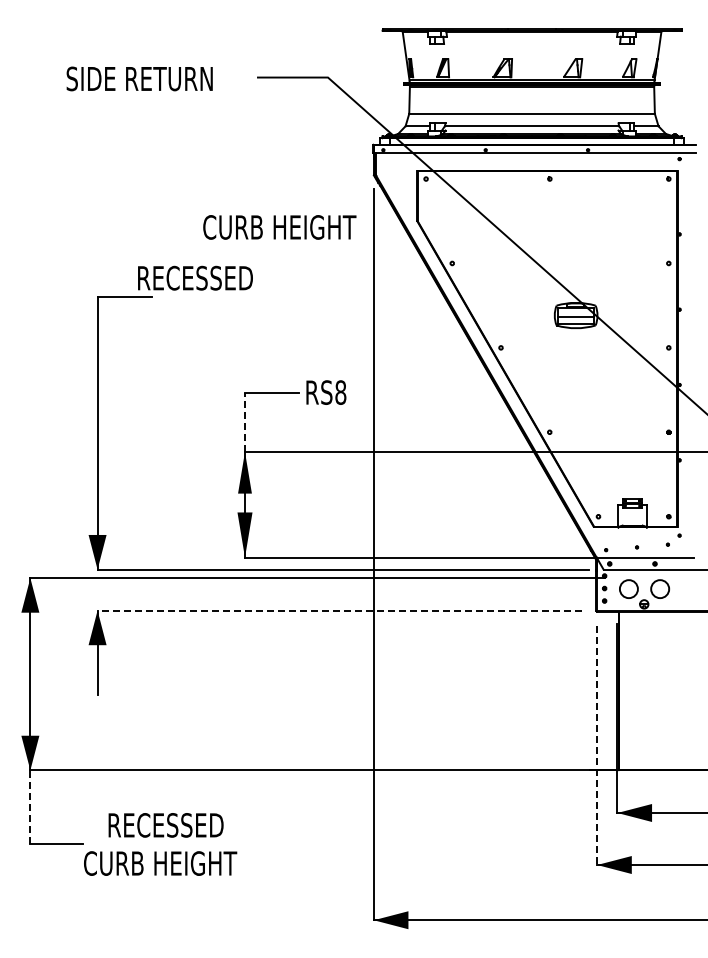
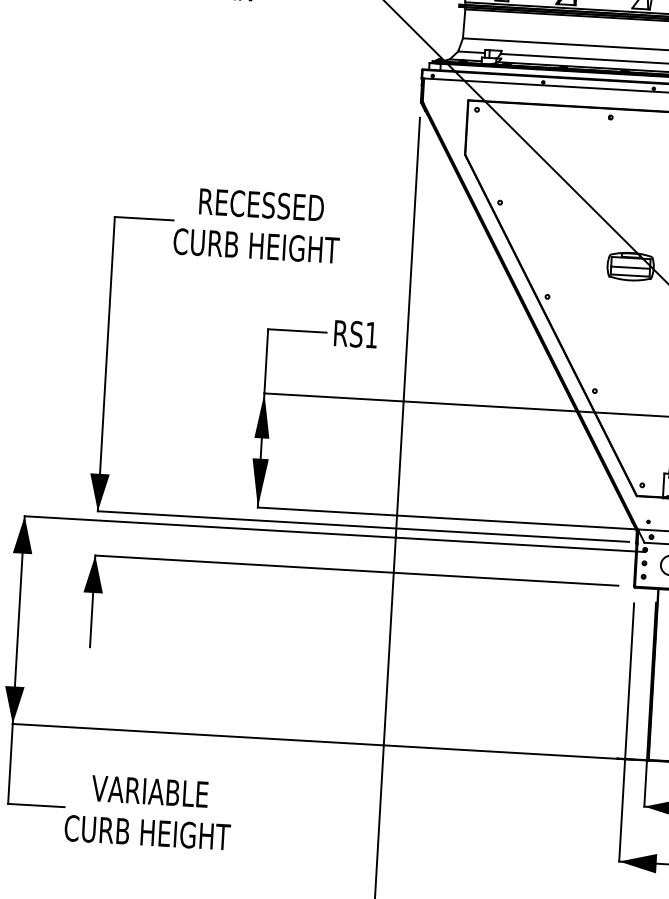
text: (279, 227) -> (256, 246), moved
text: (195, 277) -> (261, 204), moved
text: (340, 392) -> (371, 335), RS8 -> RS1
line: (244, 422) -> (265, 361), dashed -> solid
line: (339, 610) -> (356, 570), dashed -> solid
line: (597, 746) -> (626, 733), dashed -> solid
line: (30, 807) -> (10, 764), dashed -> solid
text: (164, 825) -> (154, 791), RECESSED -> VARIABLE

